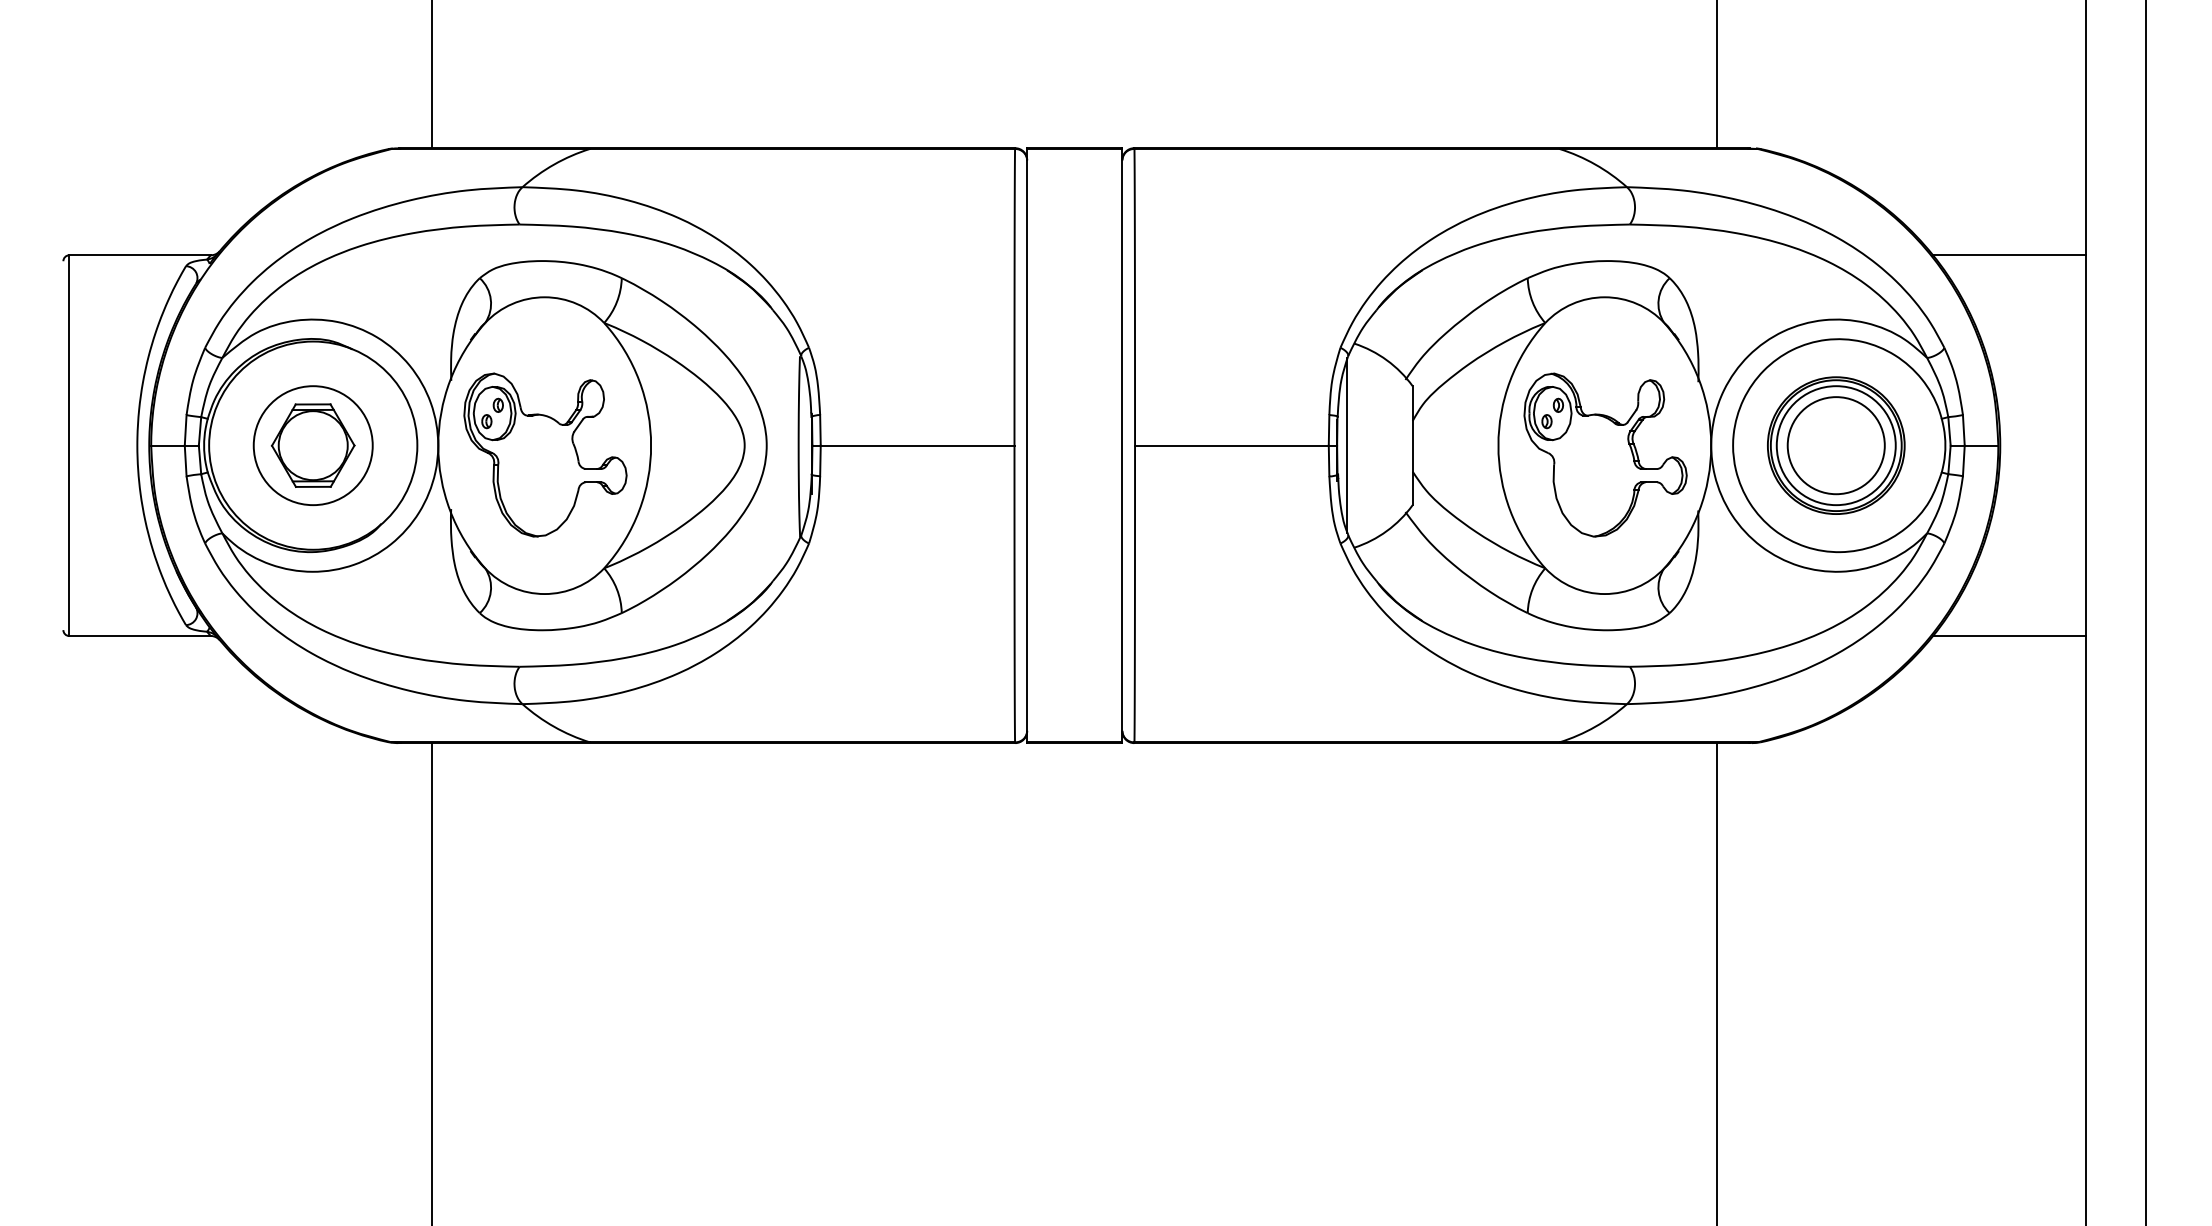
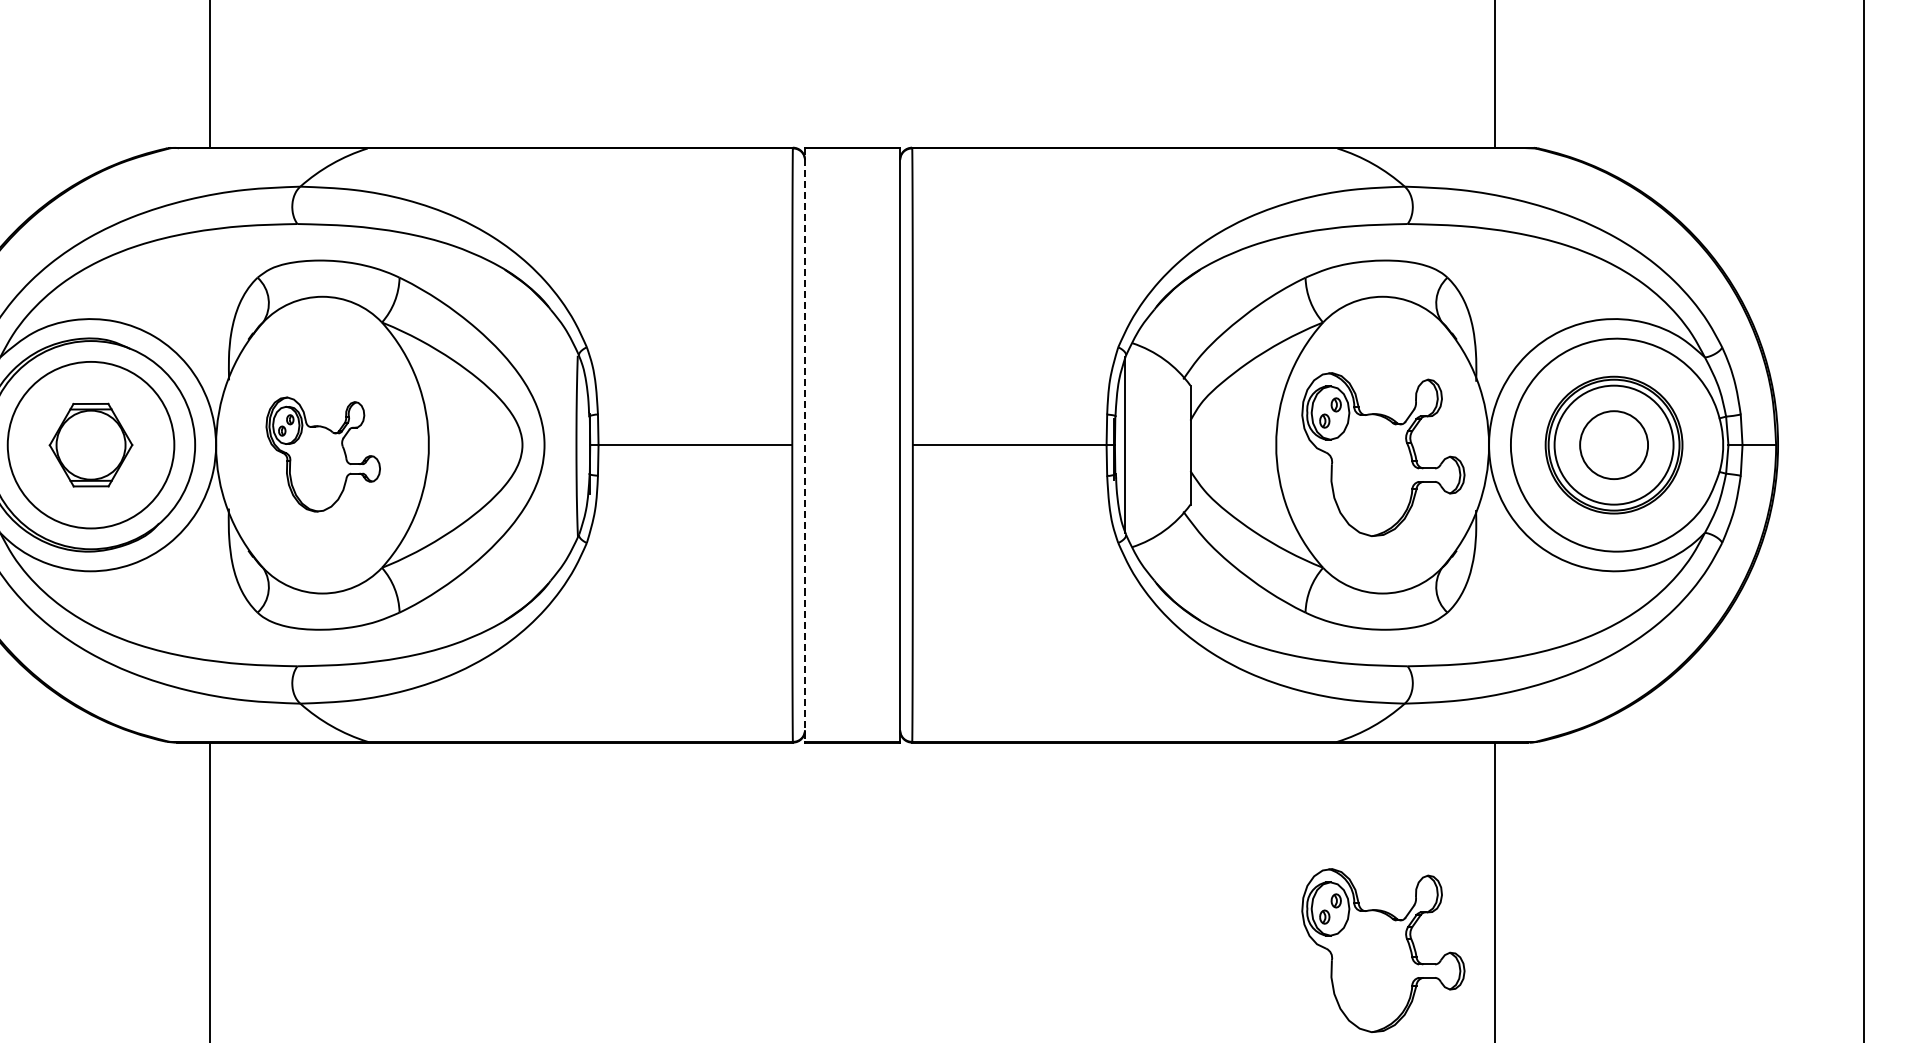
line: (2009, 255) -> (1787, 255), removed
circle: (312, 445) -> (90, 445), size x1.4
line: (1027, 445) -> (805, 445), solid -> dashed
circle: (1835, 445) -> (1613, 445), size x0.7
part: (545, 454) -> (323, 454), size x0.7
line: (2009, 636) -> (1787, 636), removed
part: (1605, 950) -> (1383, 950), added

